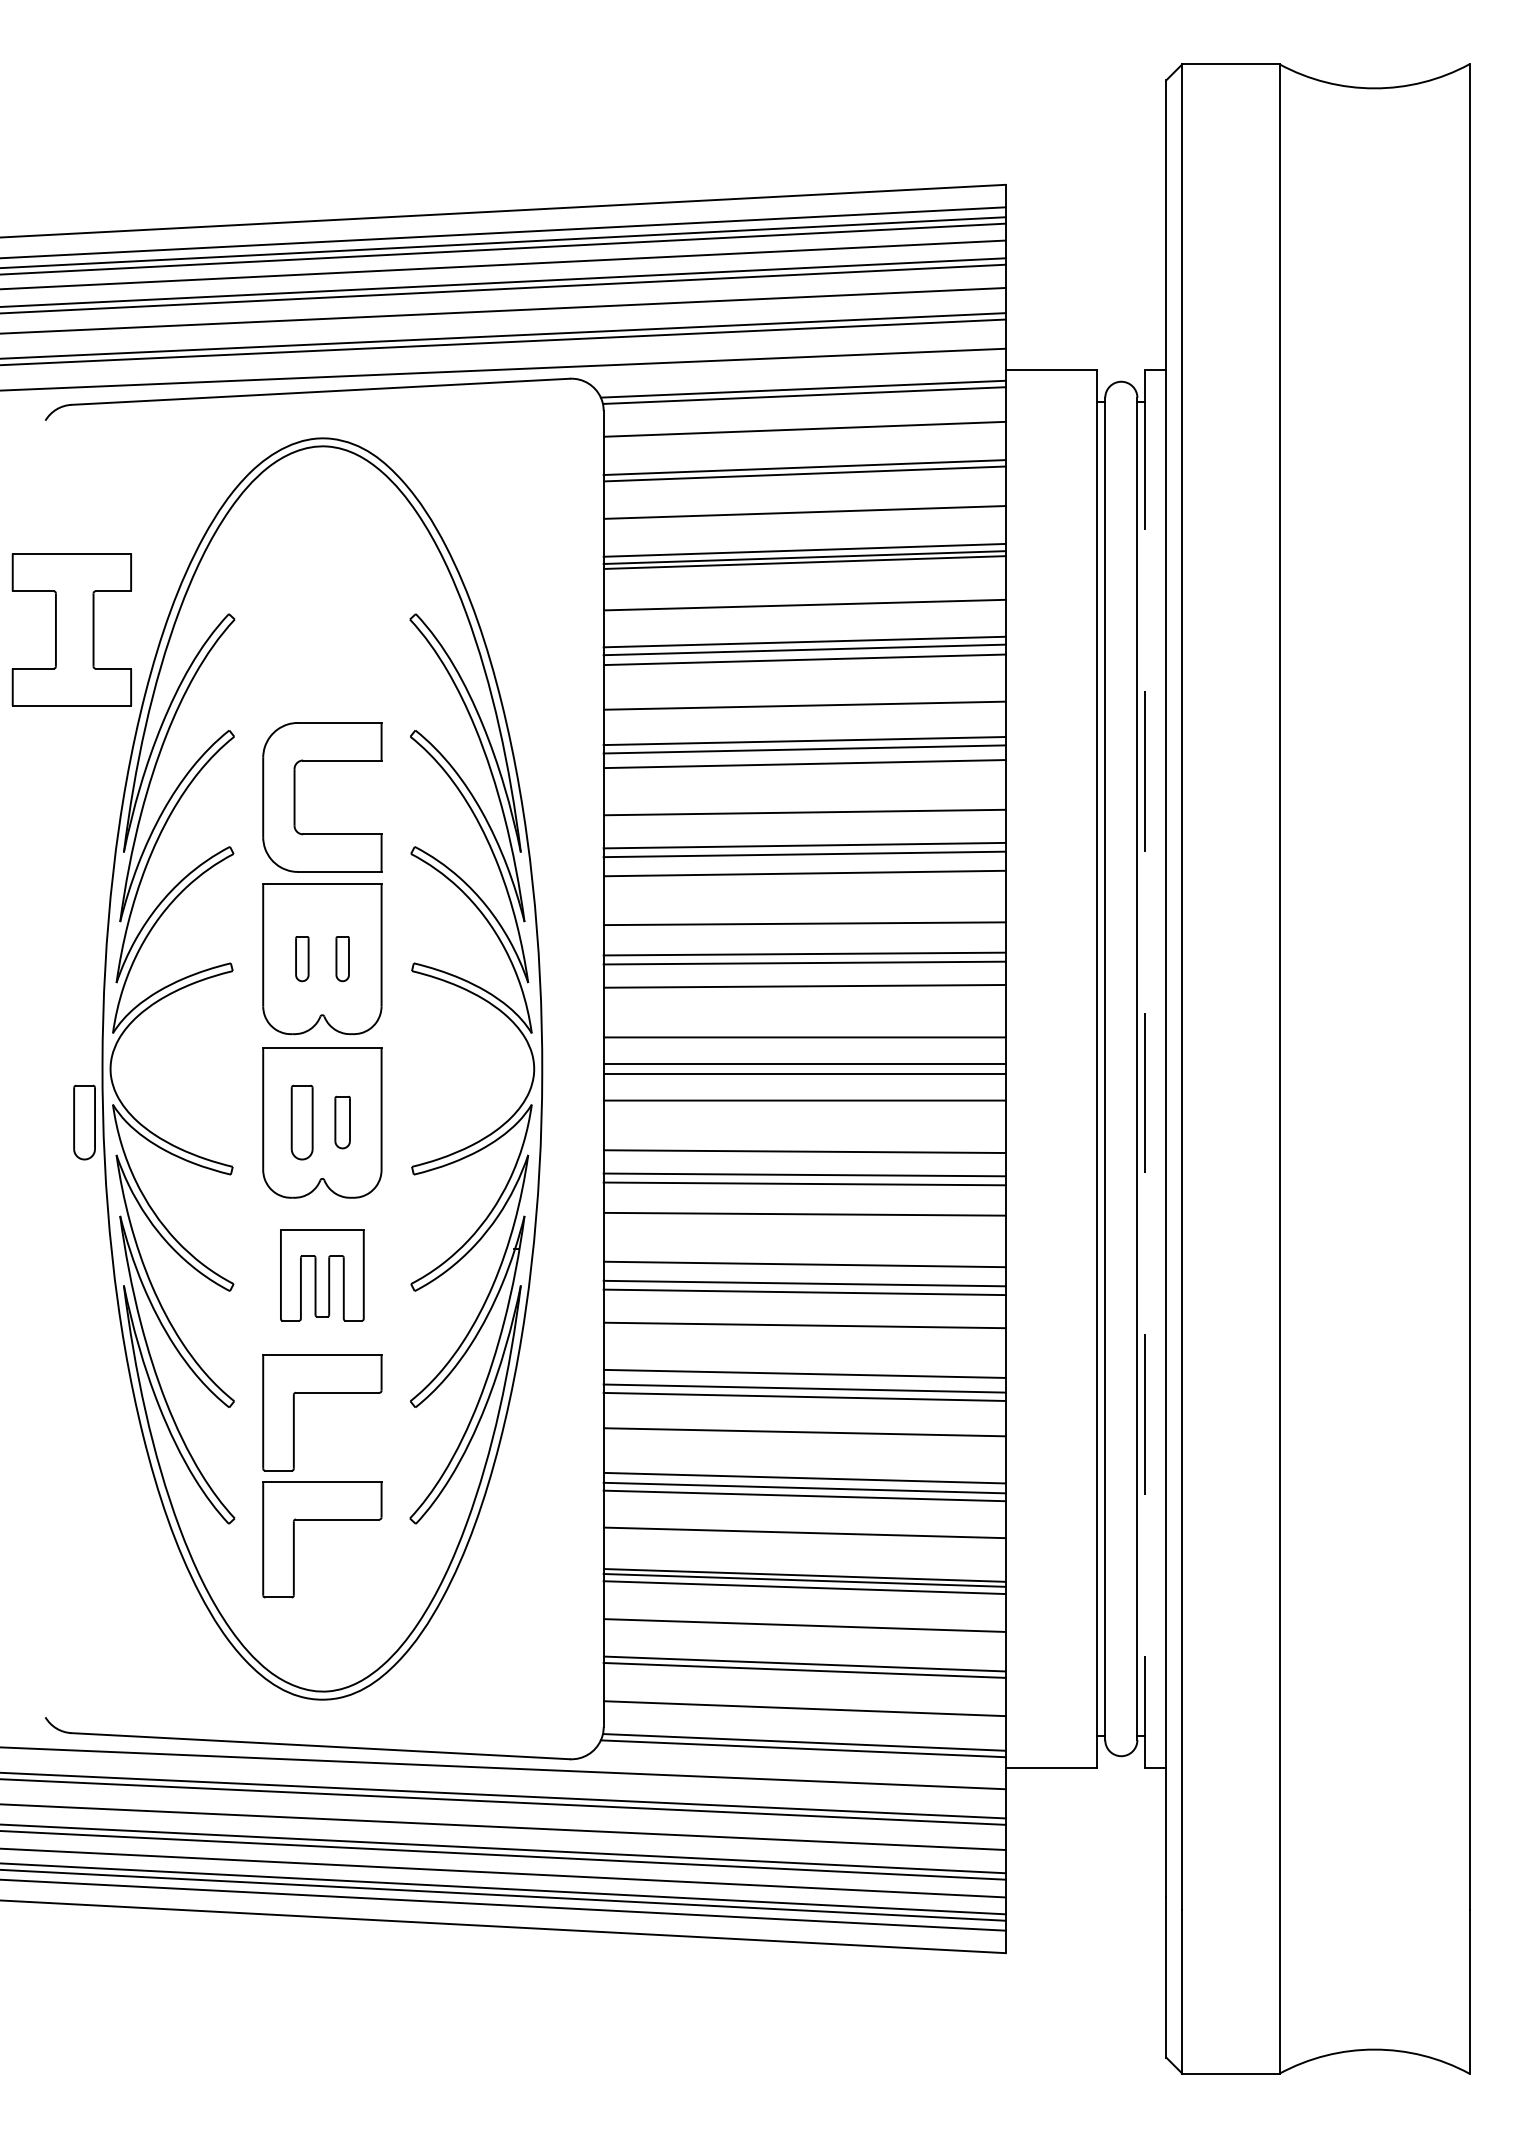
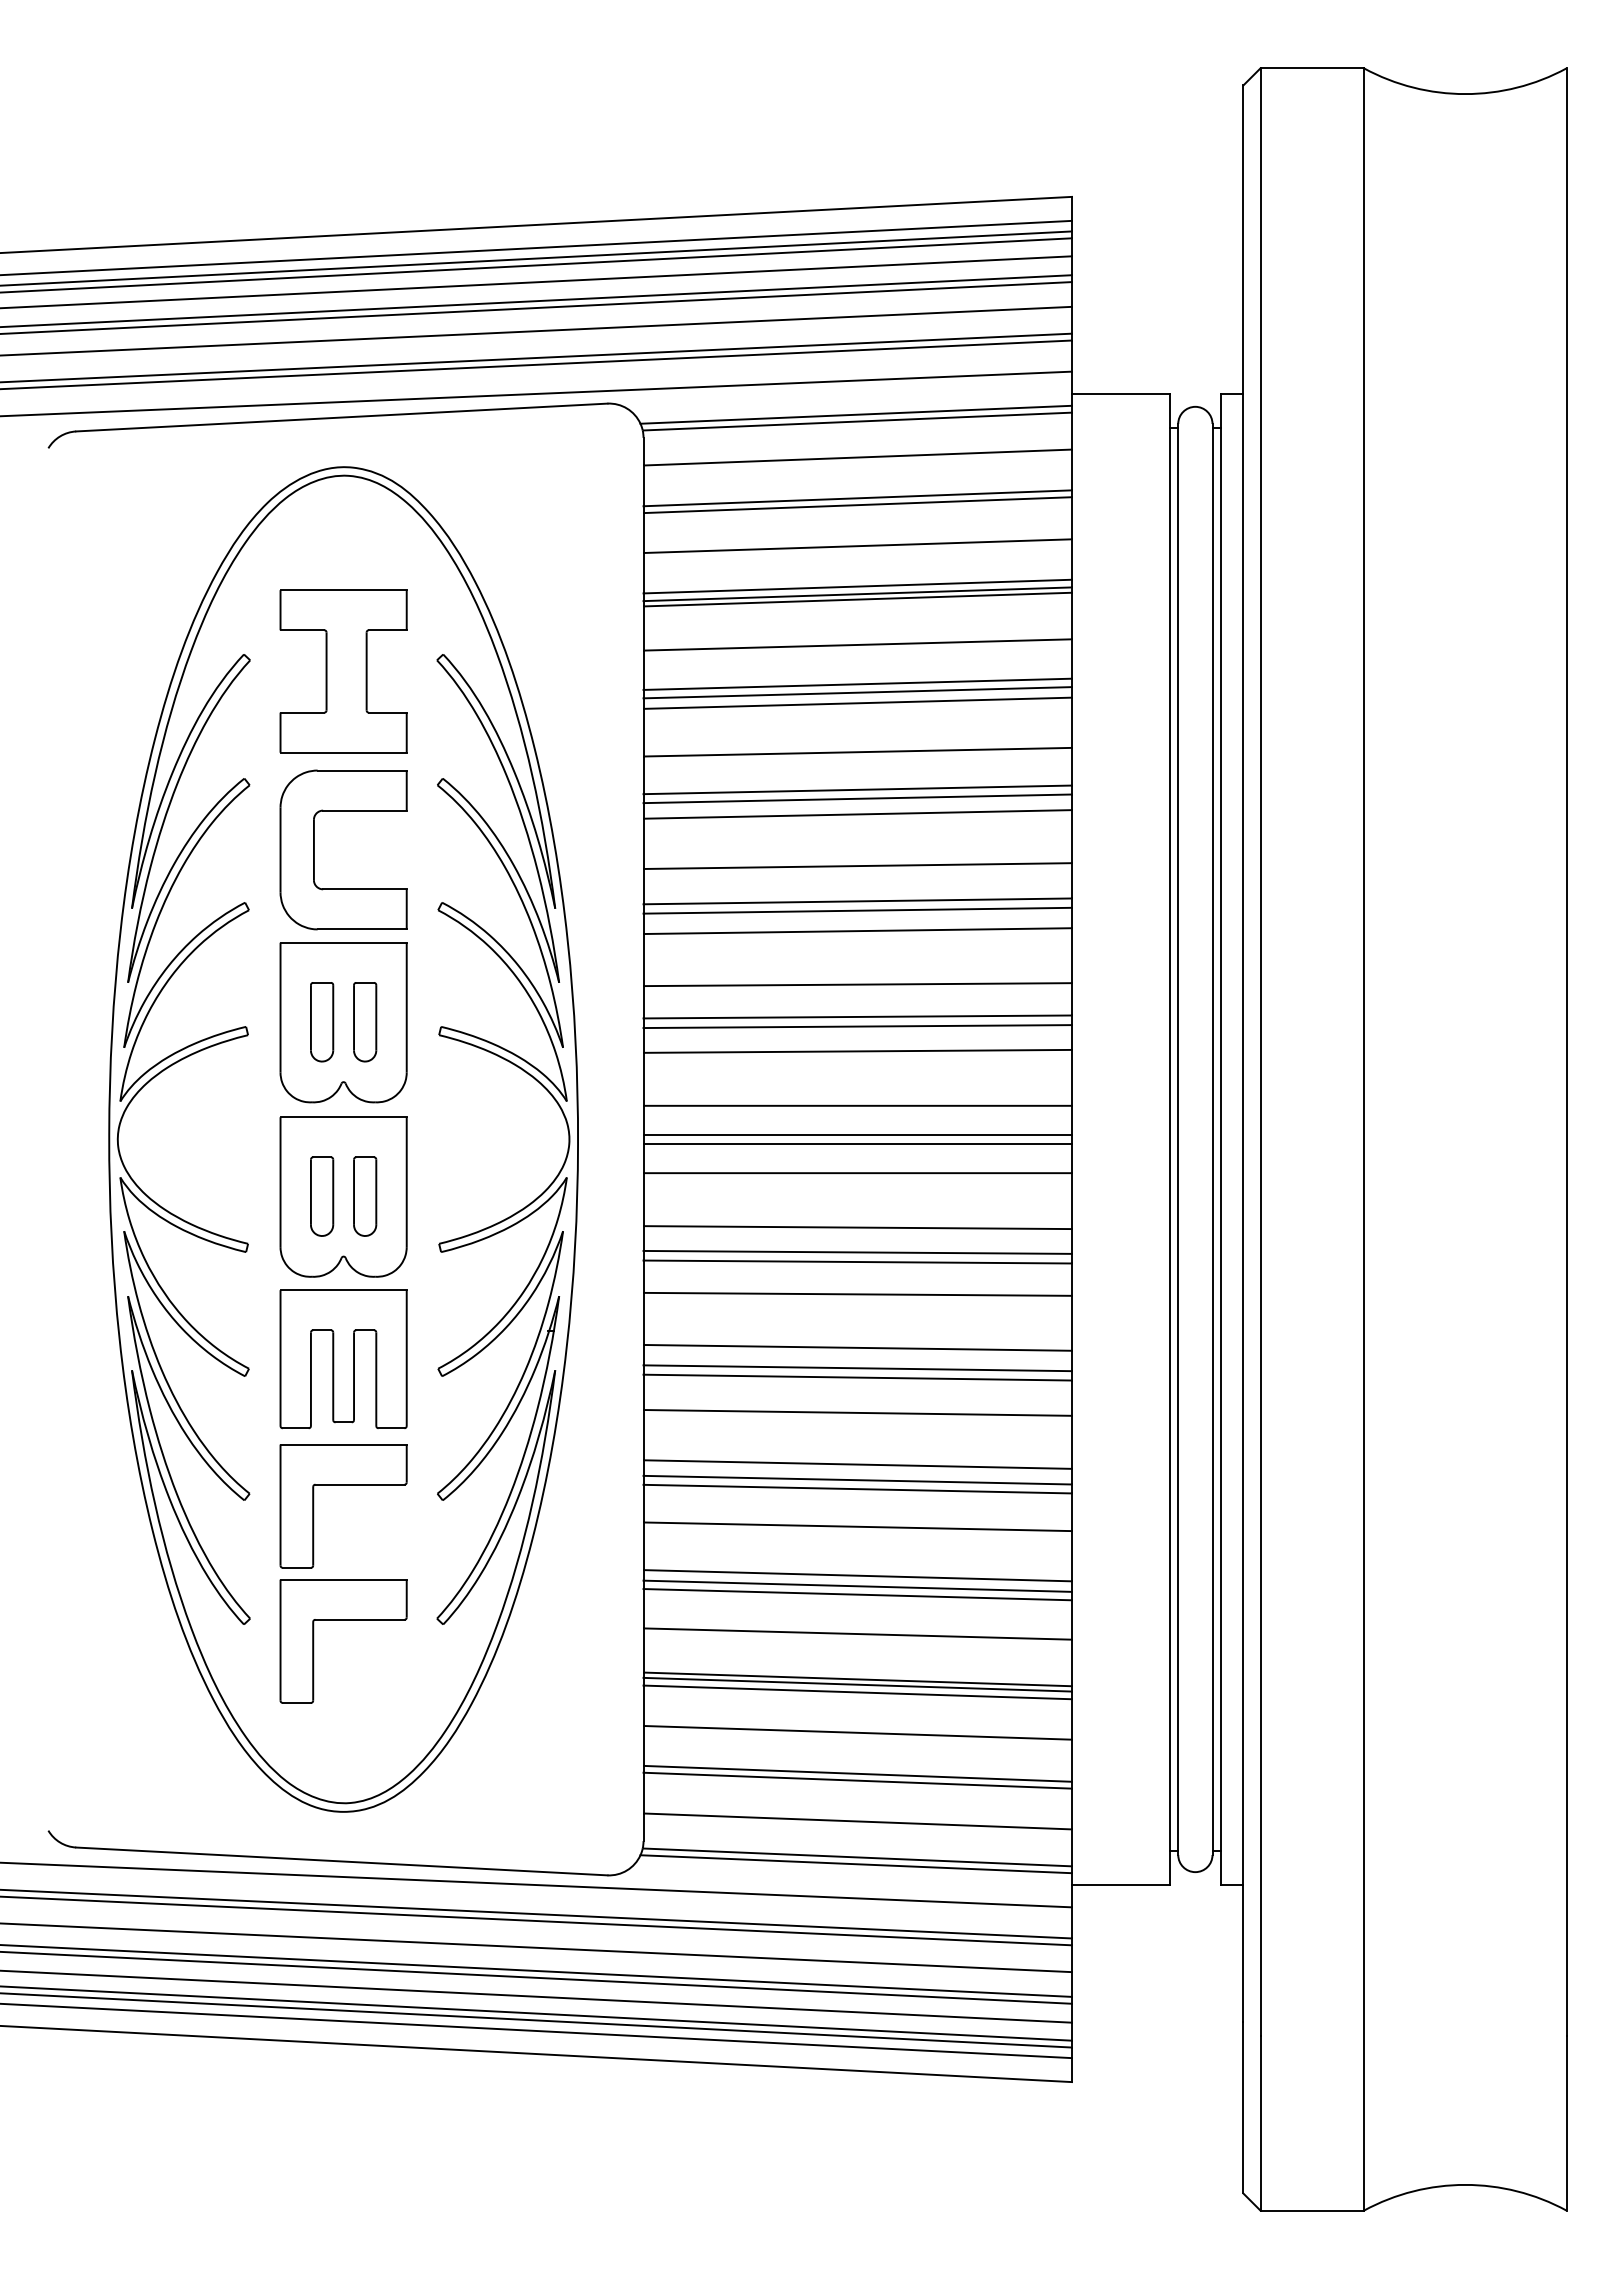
part: (71, 630) -> (343, 671), moved
part: (302, 959) -> (322, 1022), size x1.67
part: (342, 959) -> (365, 1022), size x1.67
line: (1145, 1069) -> (1221, 1139), dashed -> solid
part: (84, 1122) -> (90, 1196), removed
part: (342, 1122) -> (365, 1196), size x1.43
part: (322, 1275) -> (343, 1359), size x1.43

